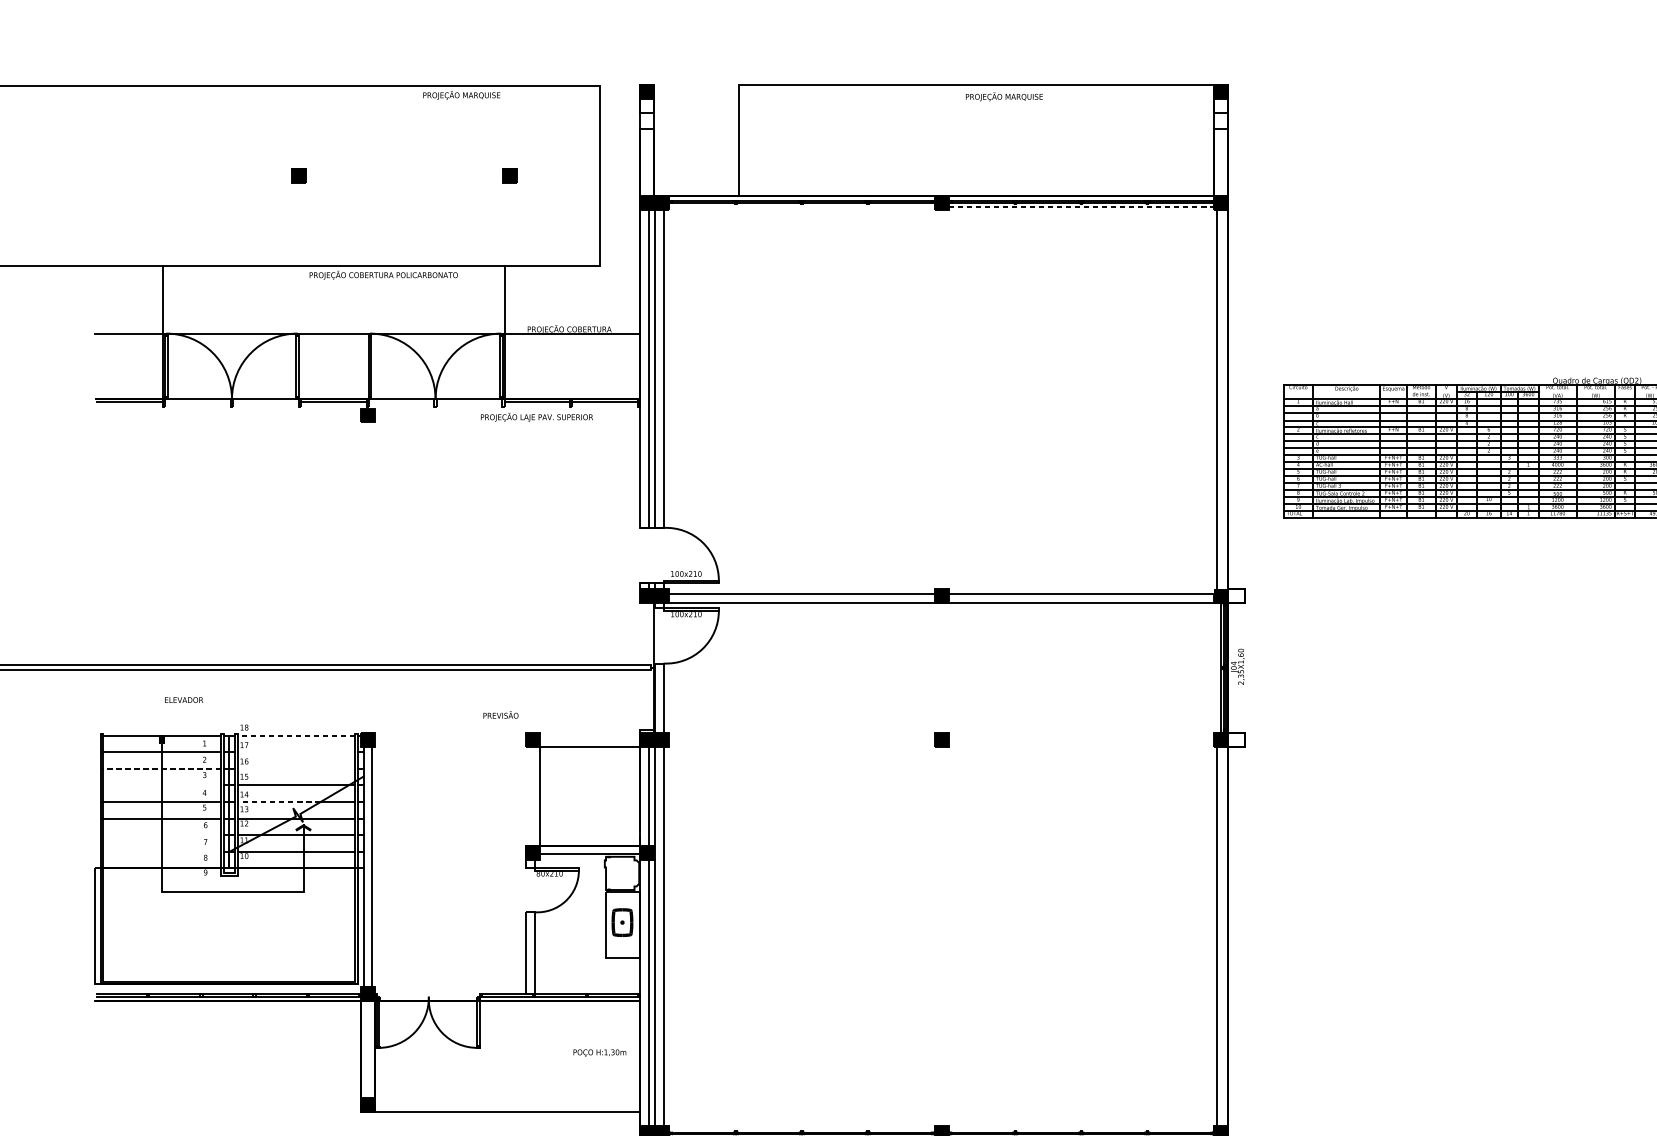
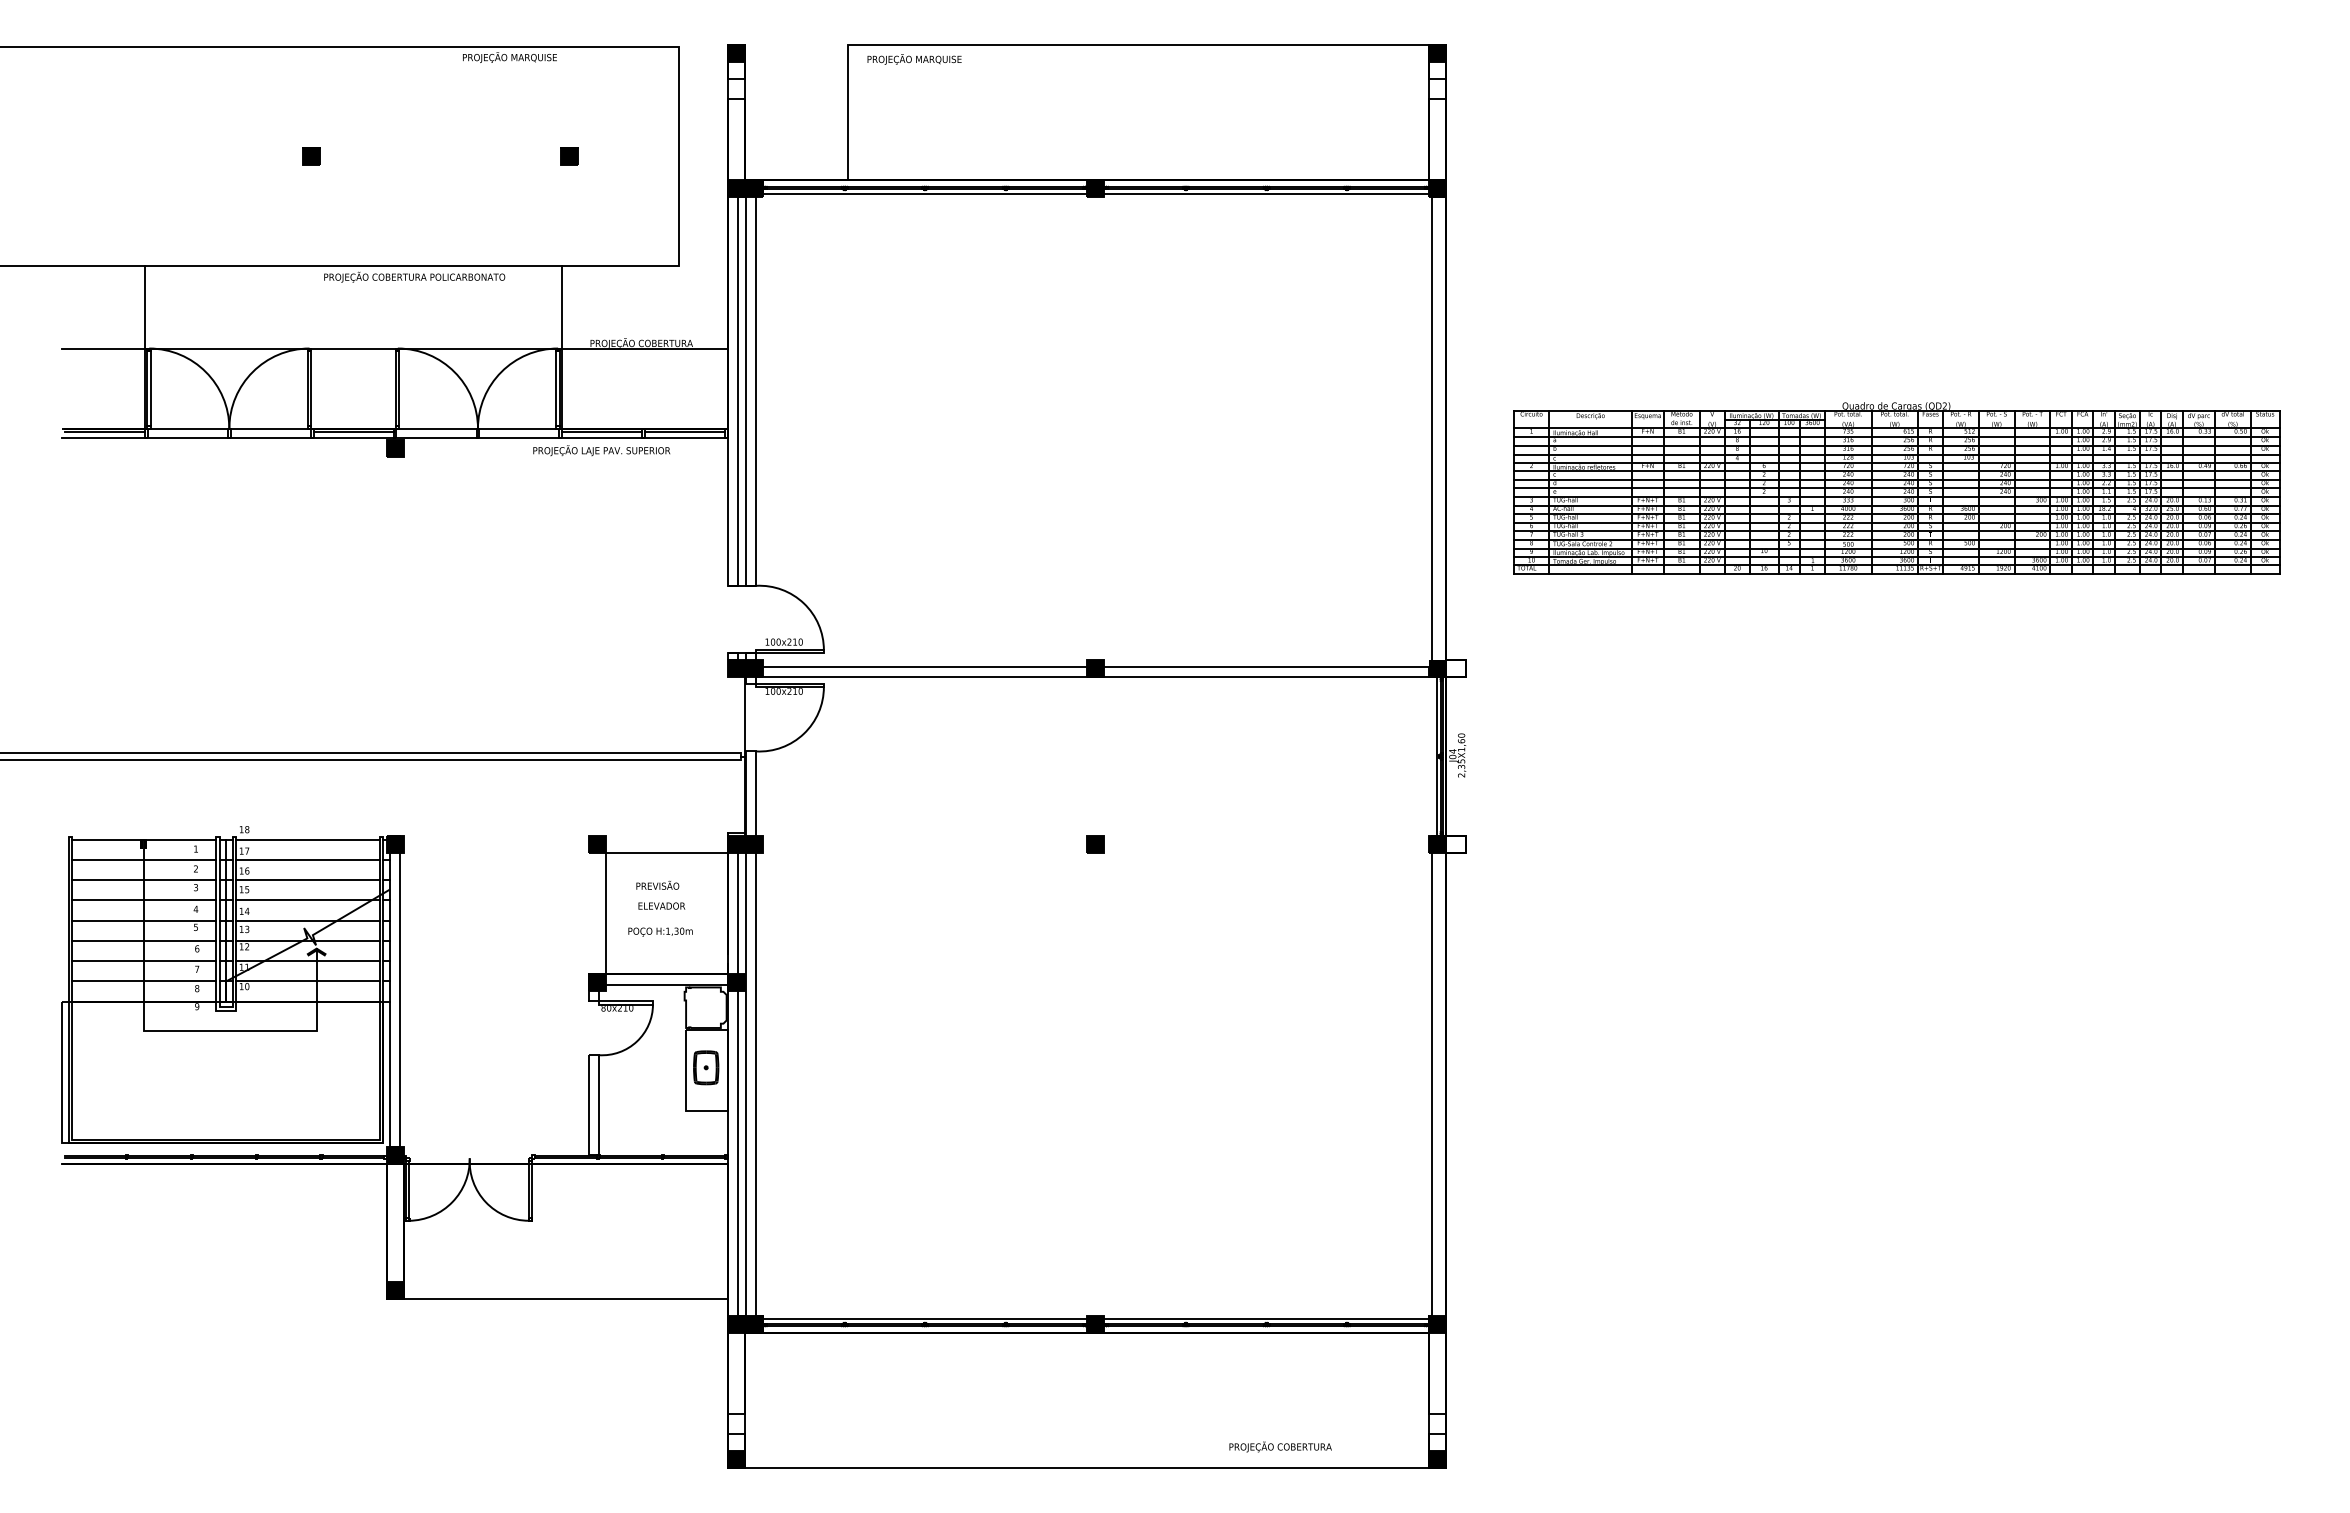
text: (1004, 96) -> (914, 59), moved
line: (802, 206) -> (925, 193), added
line: (1082, 206) -> (1267, 193), dashed -> solid
line: (367, 407) -> (394, 438), added
text: (183, 699) -> (661, 905), moved
text: (500, 714) -> (657, 884), moved
line: (295, 735) -> (307, 839), dashed -> solid
line: (296, 752) -> (308, 859), added
line: (161, 769) -> (143, 880), dashed -> solid
line: (296, 769) -> (308, 880), added
line: (162, 785) -> (144, 900), added
line: (278, 801) -> (286, 920), dashed -> solid
line: (162, 835) -> (144, 961), added
line: (162, 851) -> (144, 981), added
text: (599, 1052) -> (660, 931), moved
line: (802, 1128) -> (925, 1319), added
line: (1081, 1128) -> (1266, 1319), added

